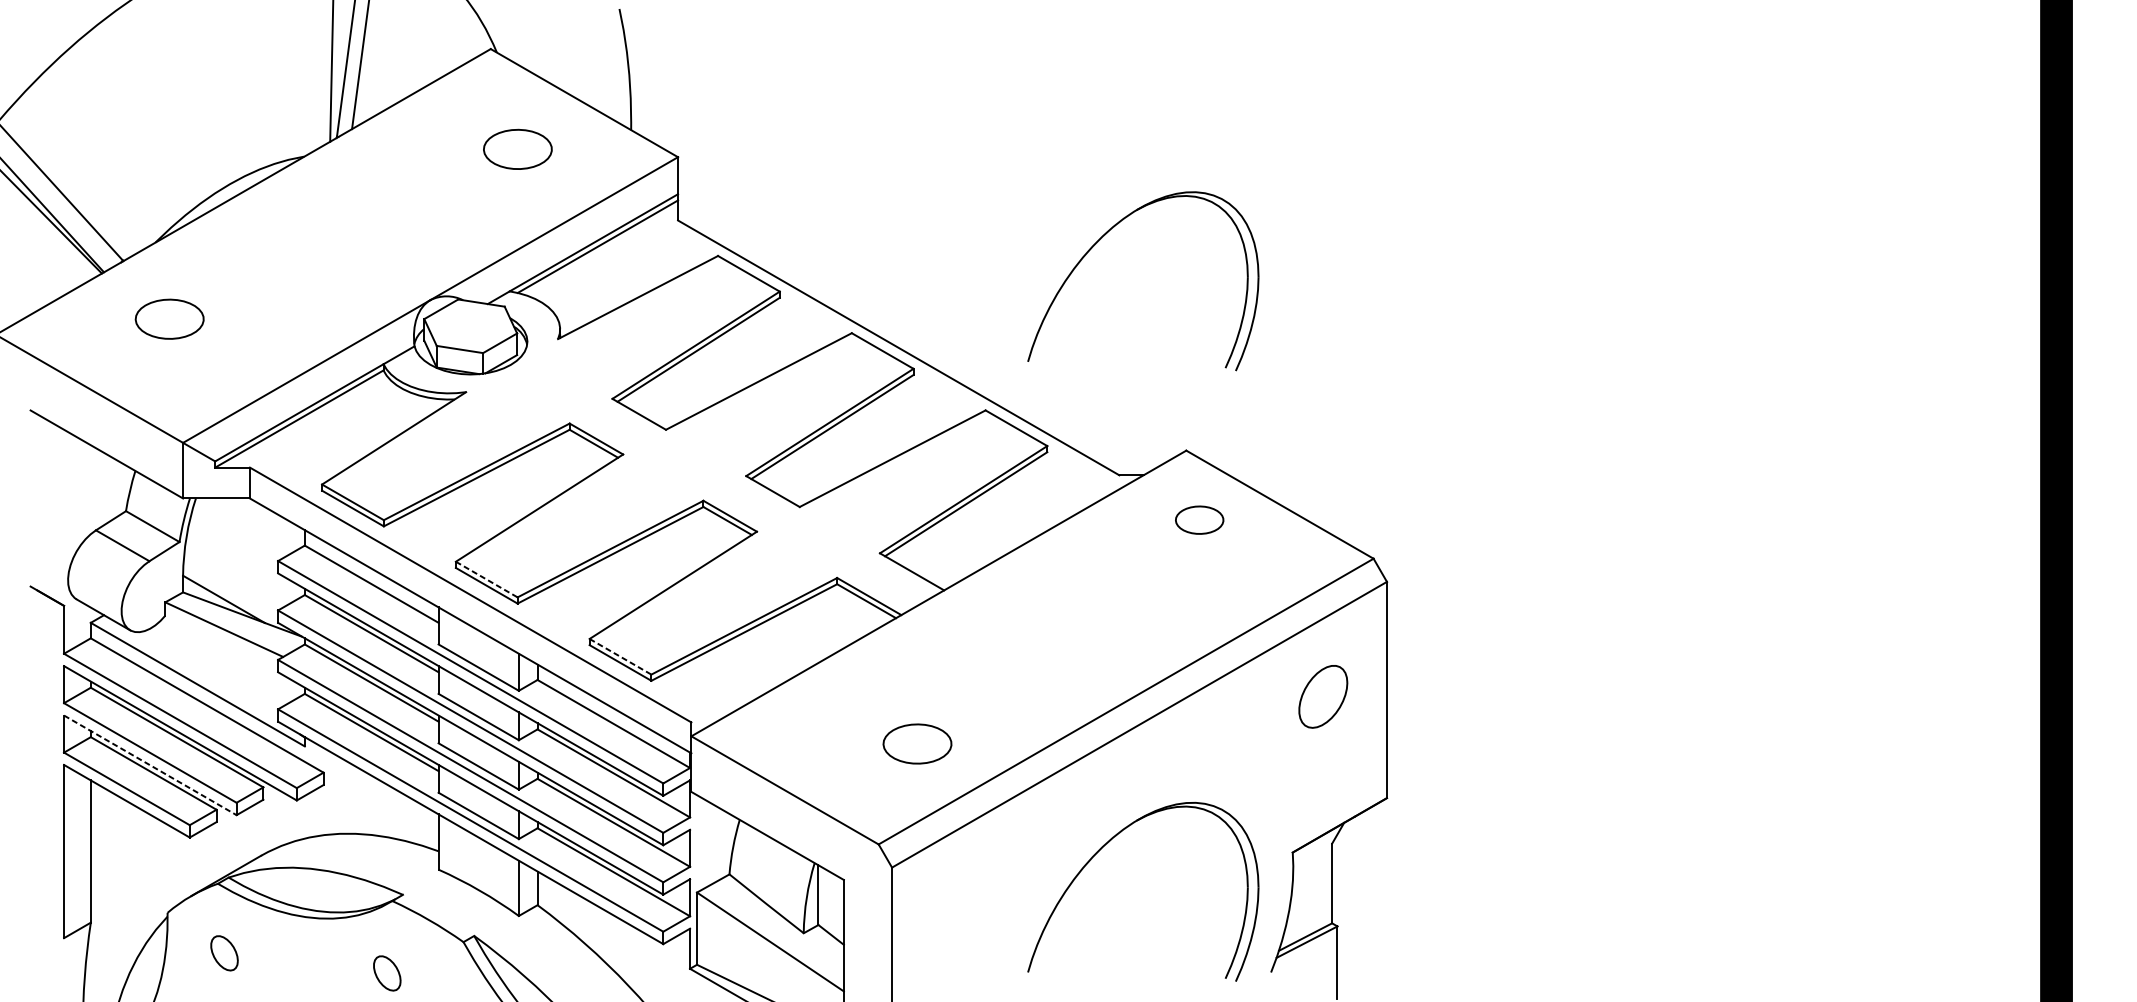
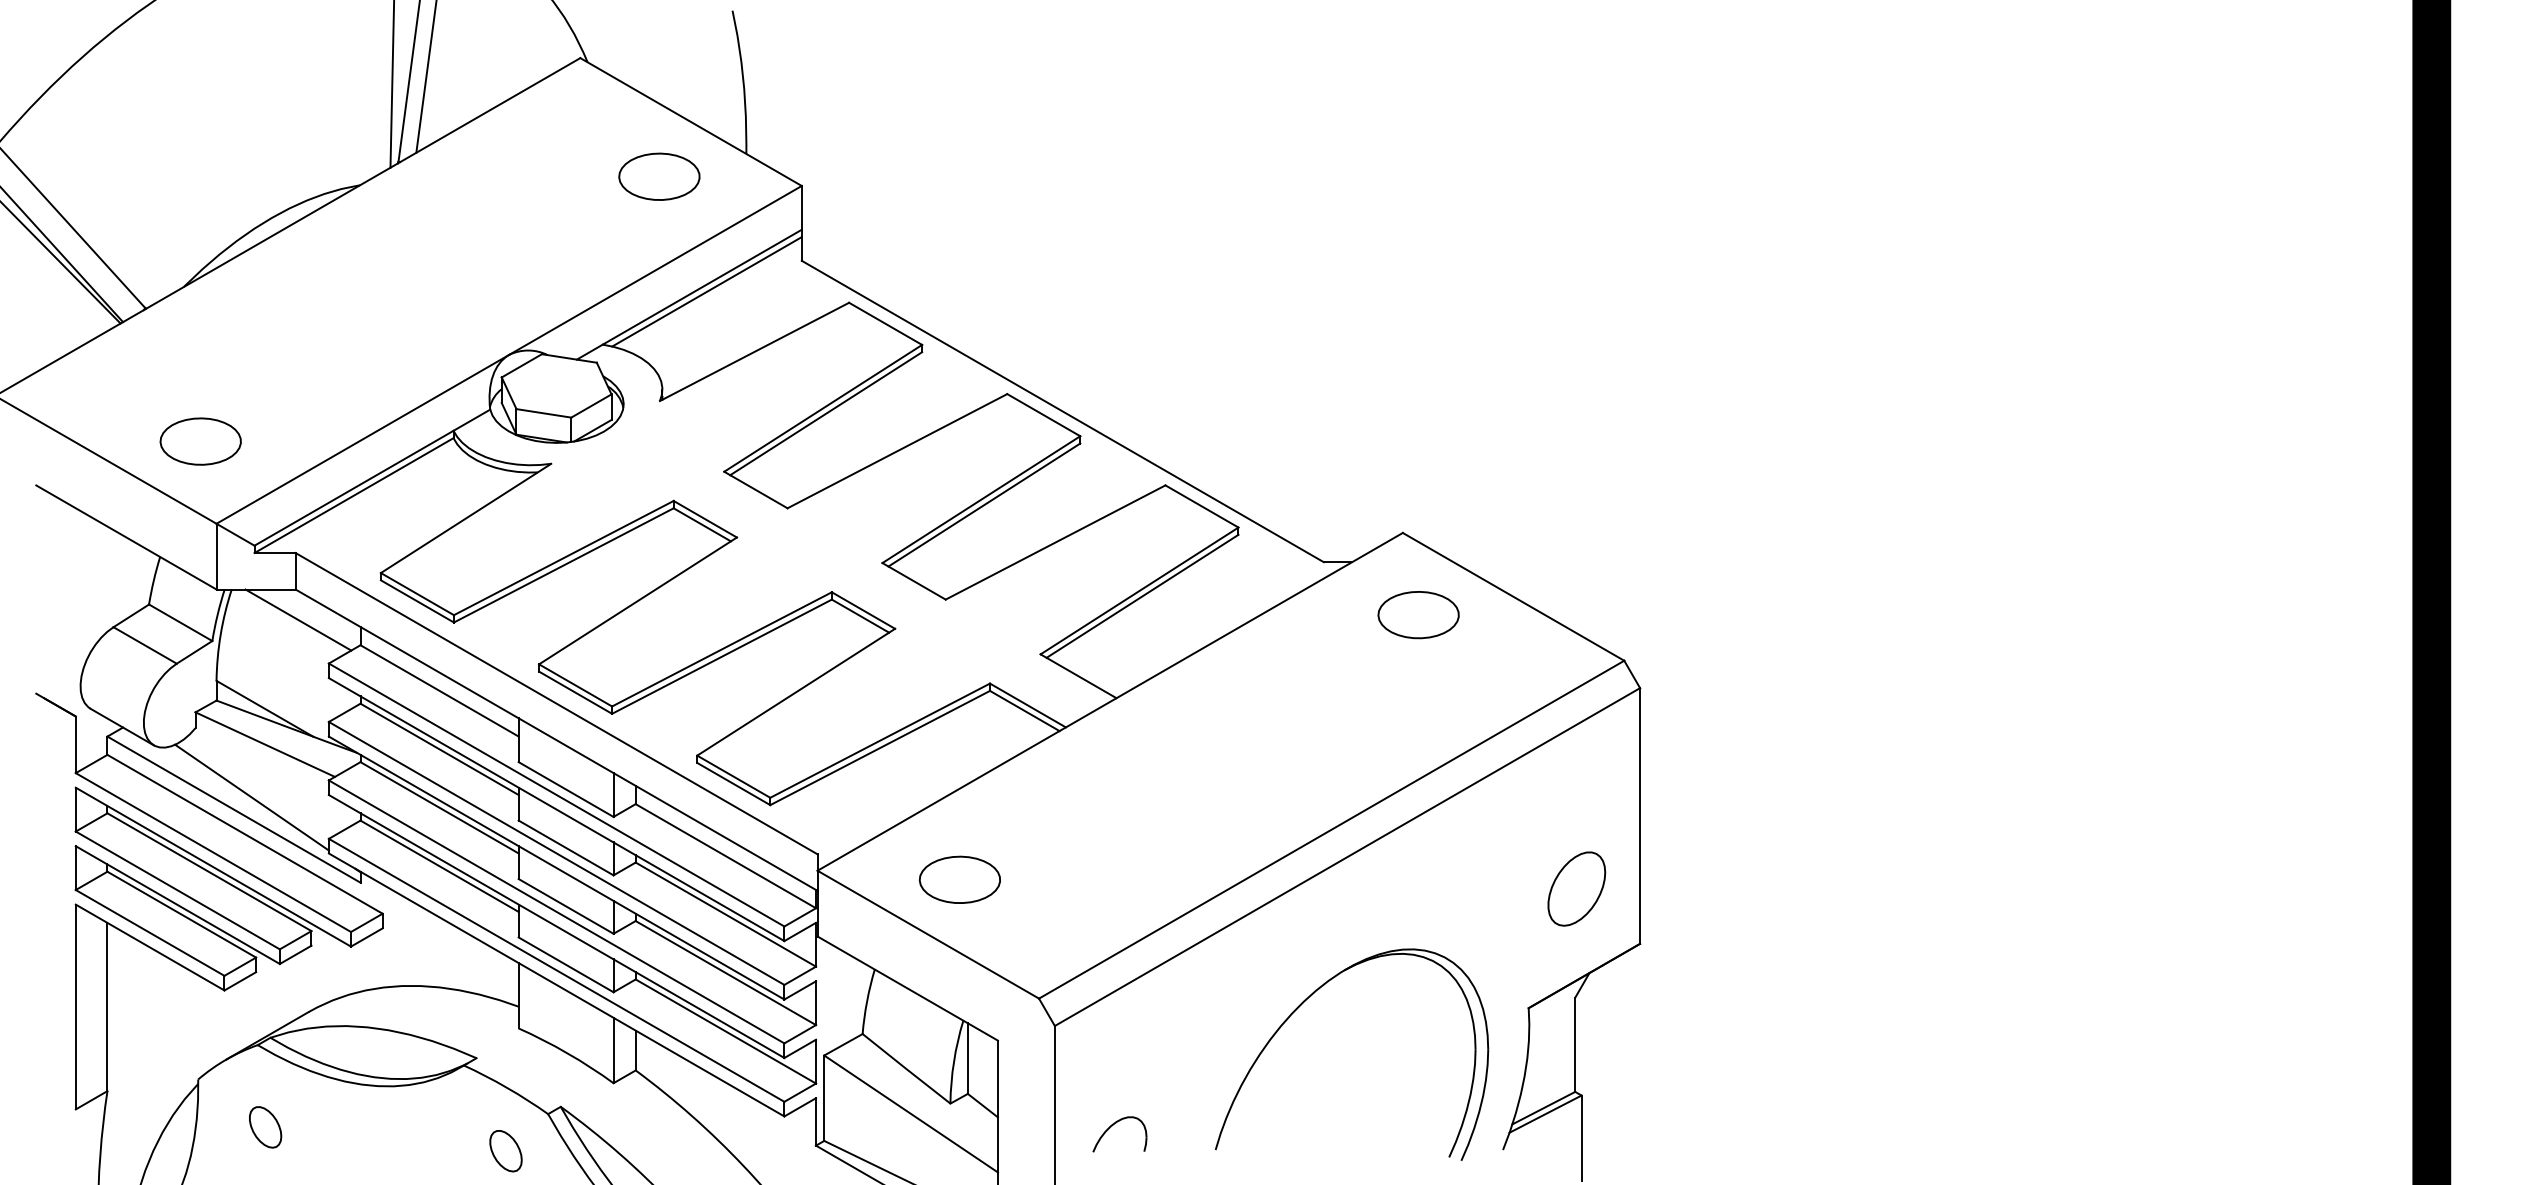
part: (517, 149) -> (659, 176), moved
part: (1101, 238) -> (1302, 282), removed
part: (169, 319) -> (200, 441), moved
part: (1199, 520) -> (1418, 615), size x1.43
line: (252, 523) -> (298, 619), added
line: (487, 579) -> (576, 685), dashed -> solid
line: (621, 656) -> (734, 776), dashed -> solid
line: (212, 674) -> (251, 797), added
part: (1323, 696) -> (1576, 888), moved
part: (917, 743) -> (959, 879), moved
line: (150, 765) -> (177, 905), dashed -> solid
part: (940, 952) -> (1112, 1126), added
part: (386, 973) -> (505, 1151), moved

